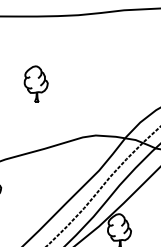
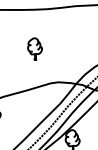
part: (35, 83) -> (34, 48), moved

